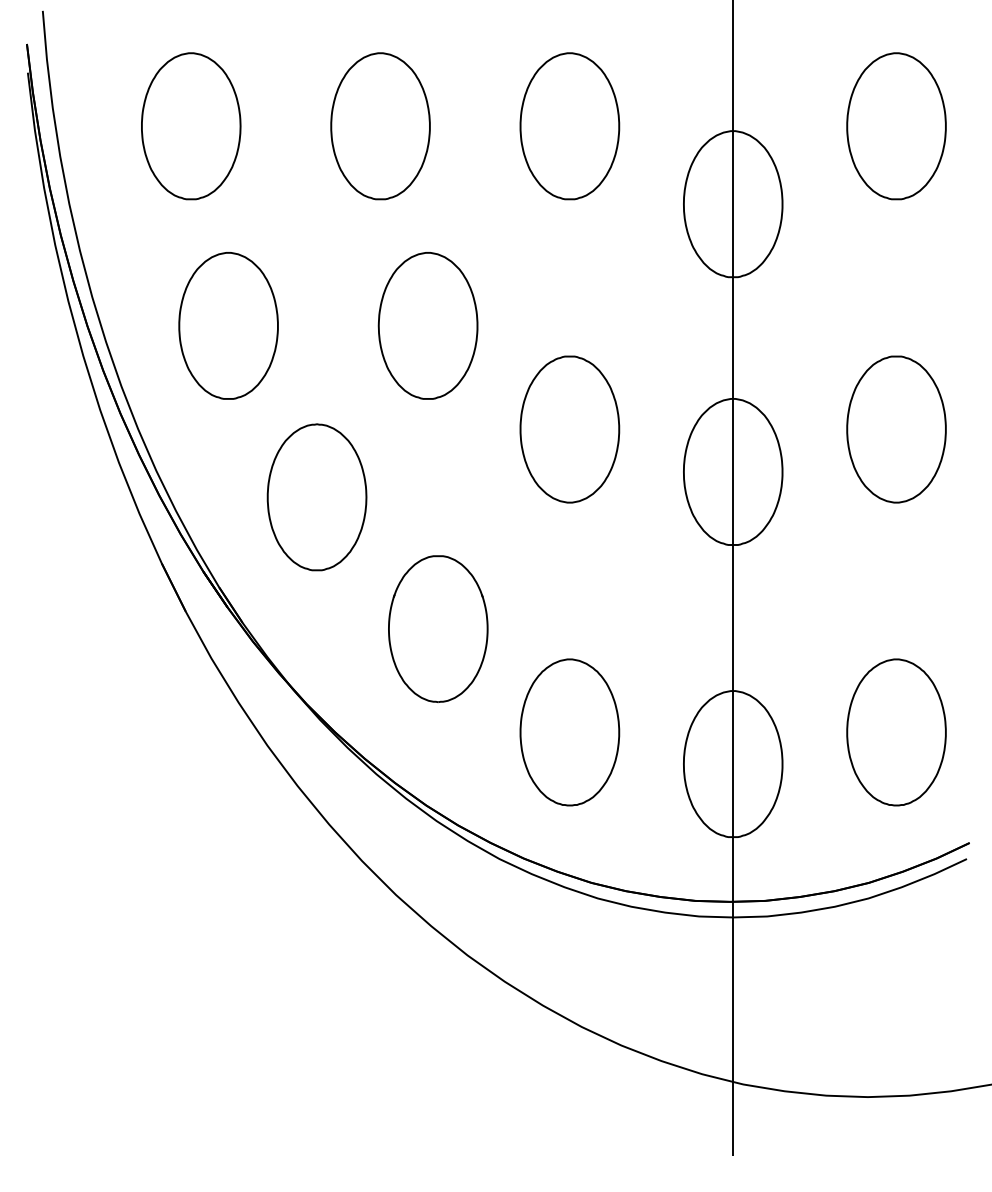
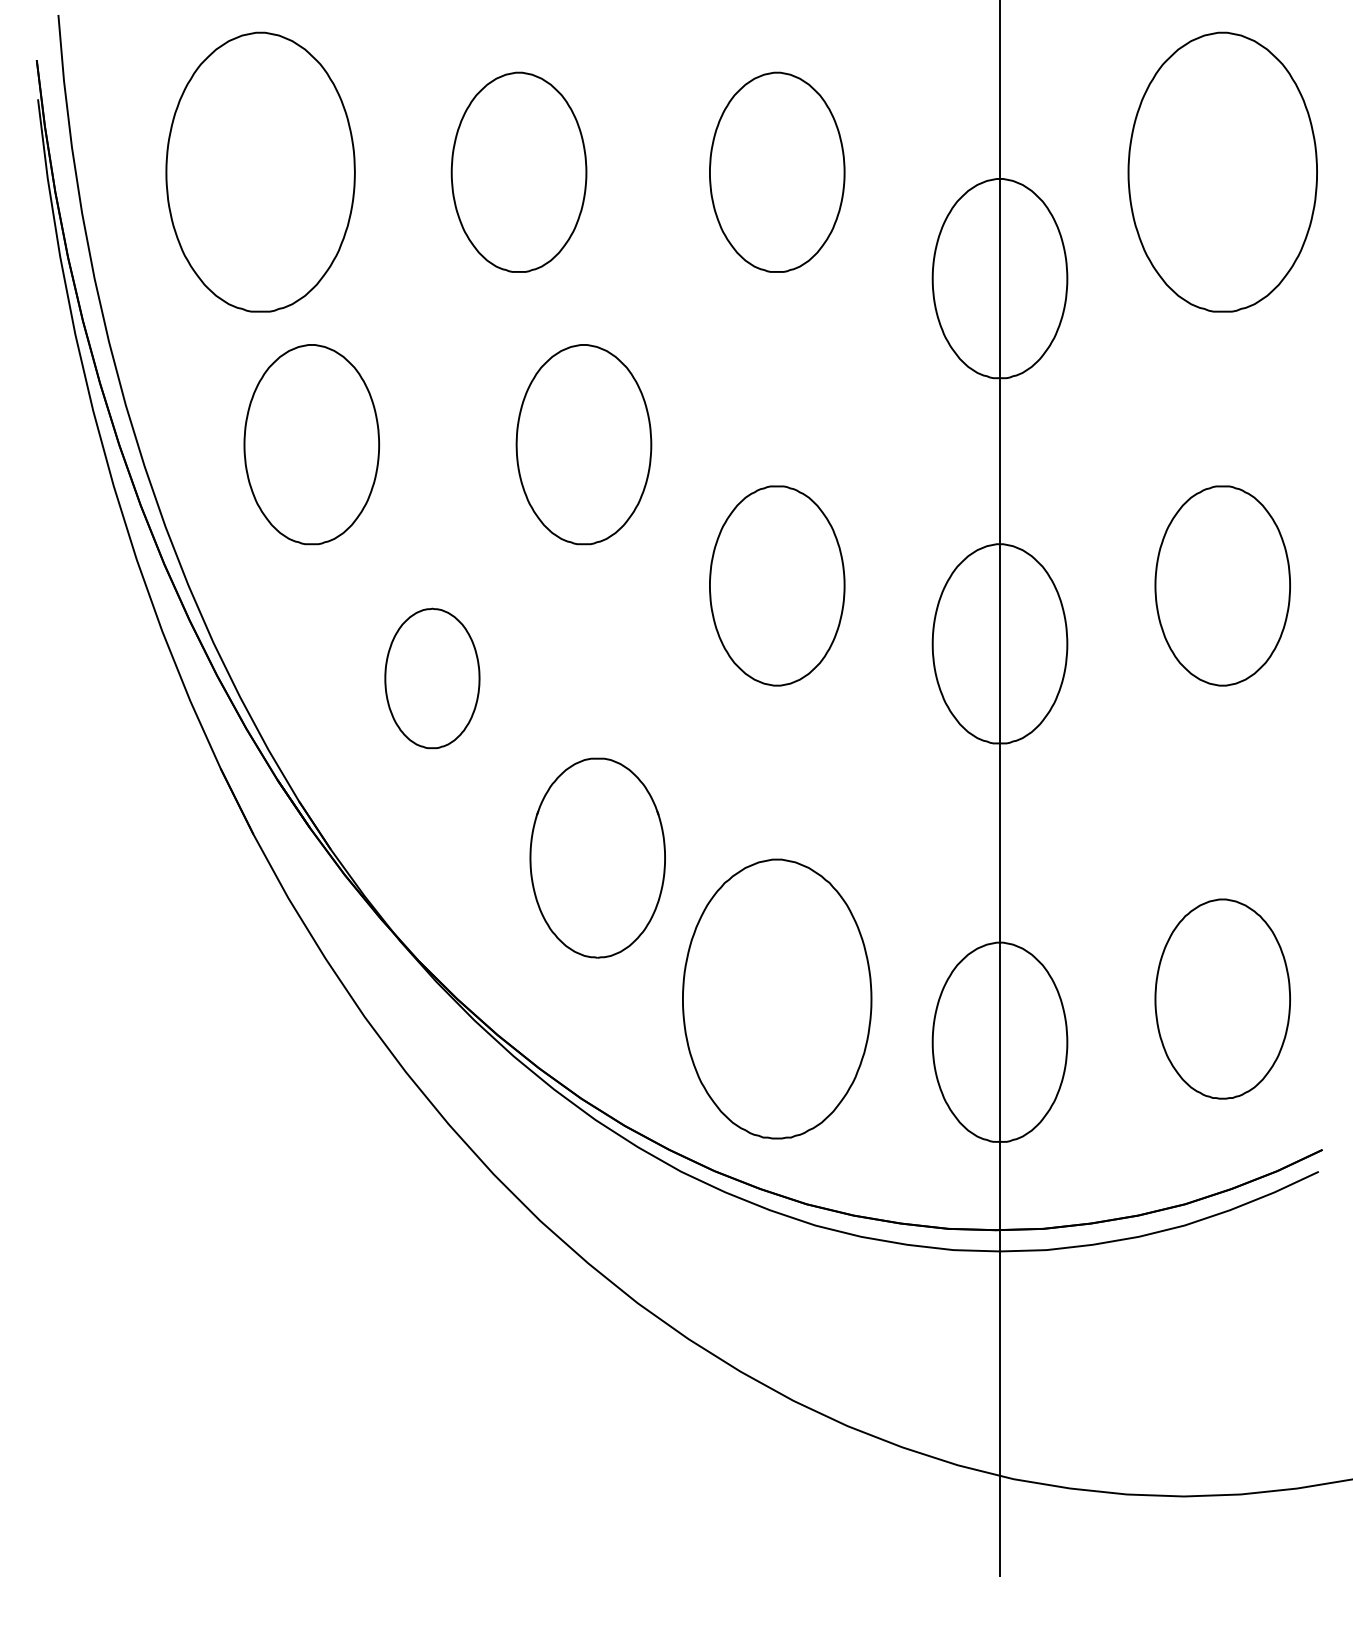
part: (191, 126) -> (261, 172), size x1.4
part: (896, 126) -> (1222, 172), size x1.4
part: (316, 497) -> (431, 678), size x0.7
part: (569, 732) -> (776, 999), size x1.4

